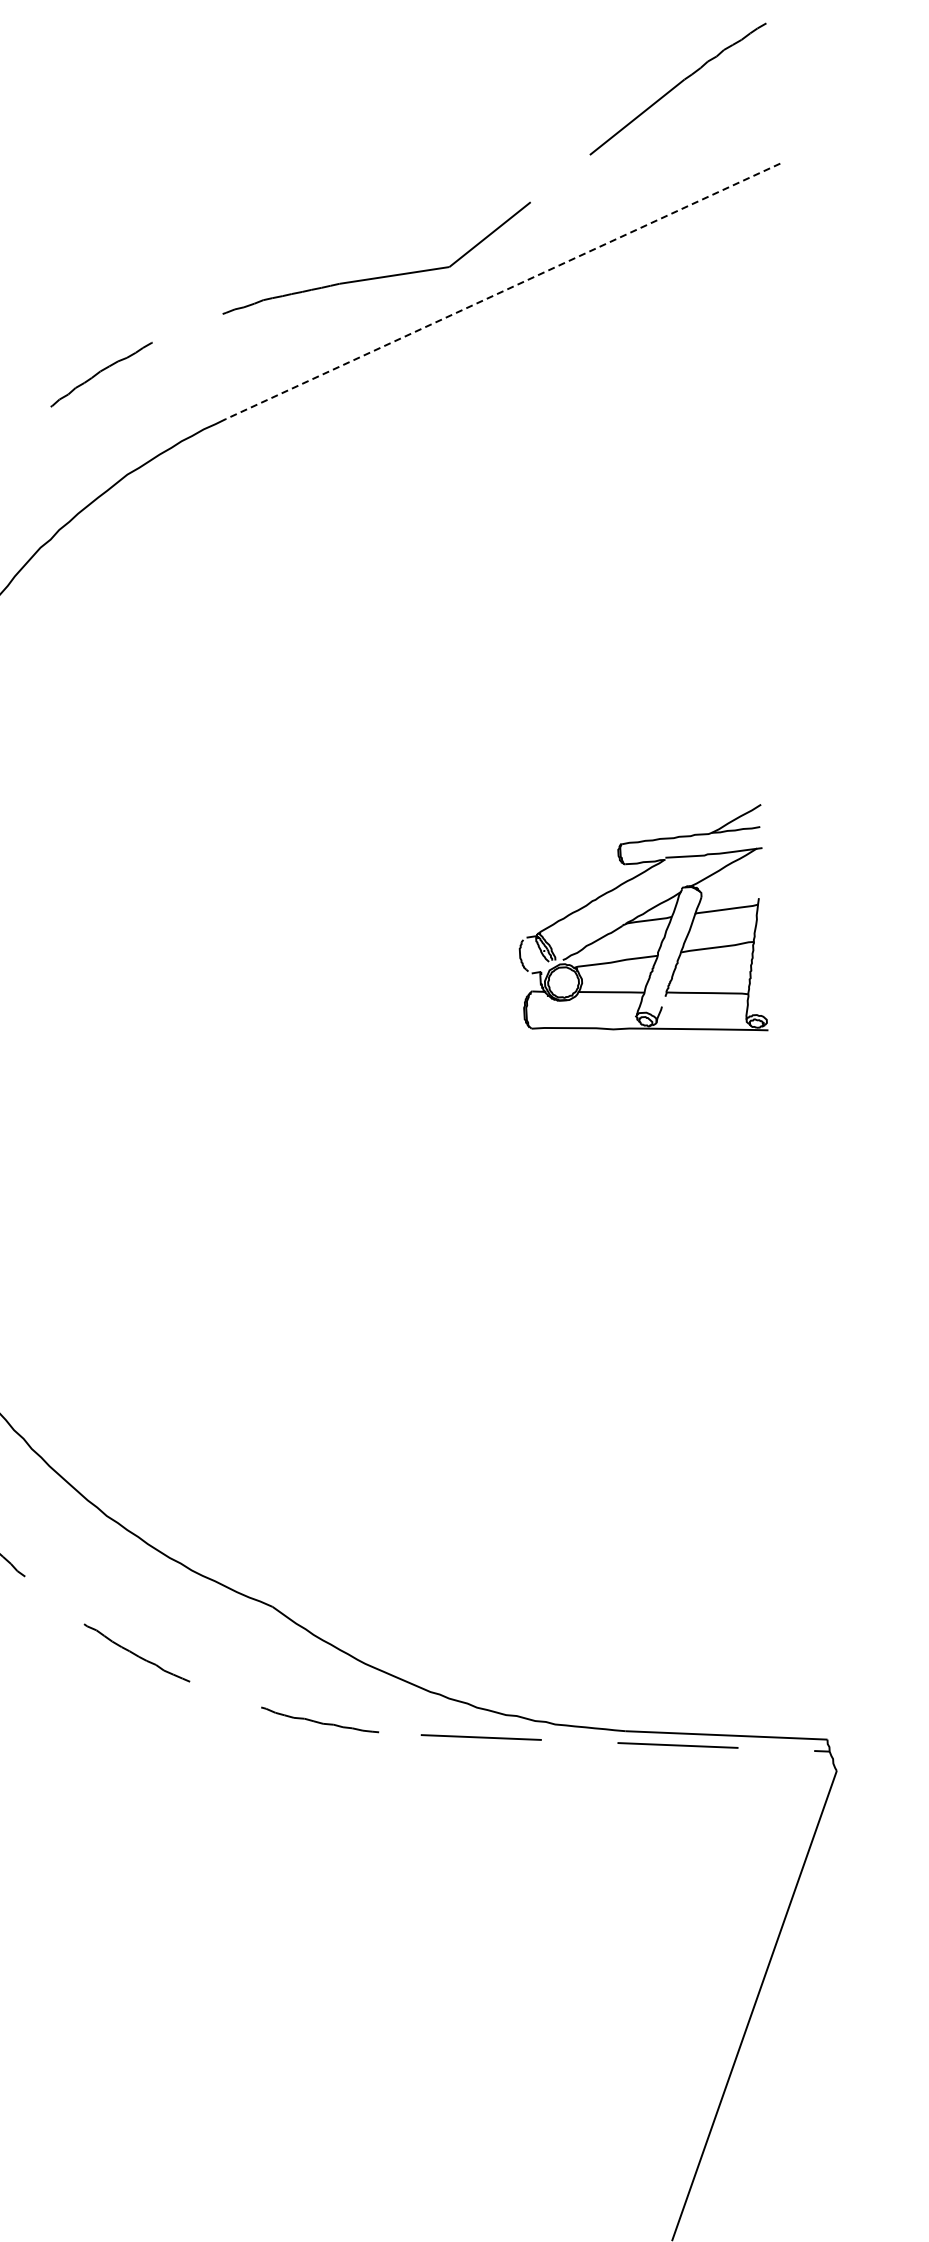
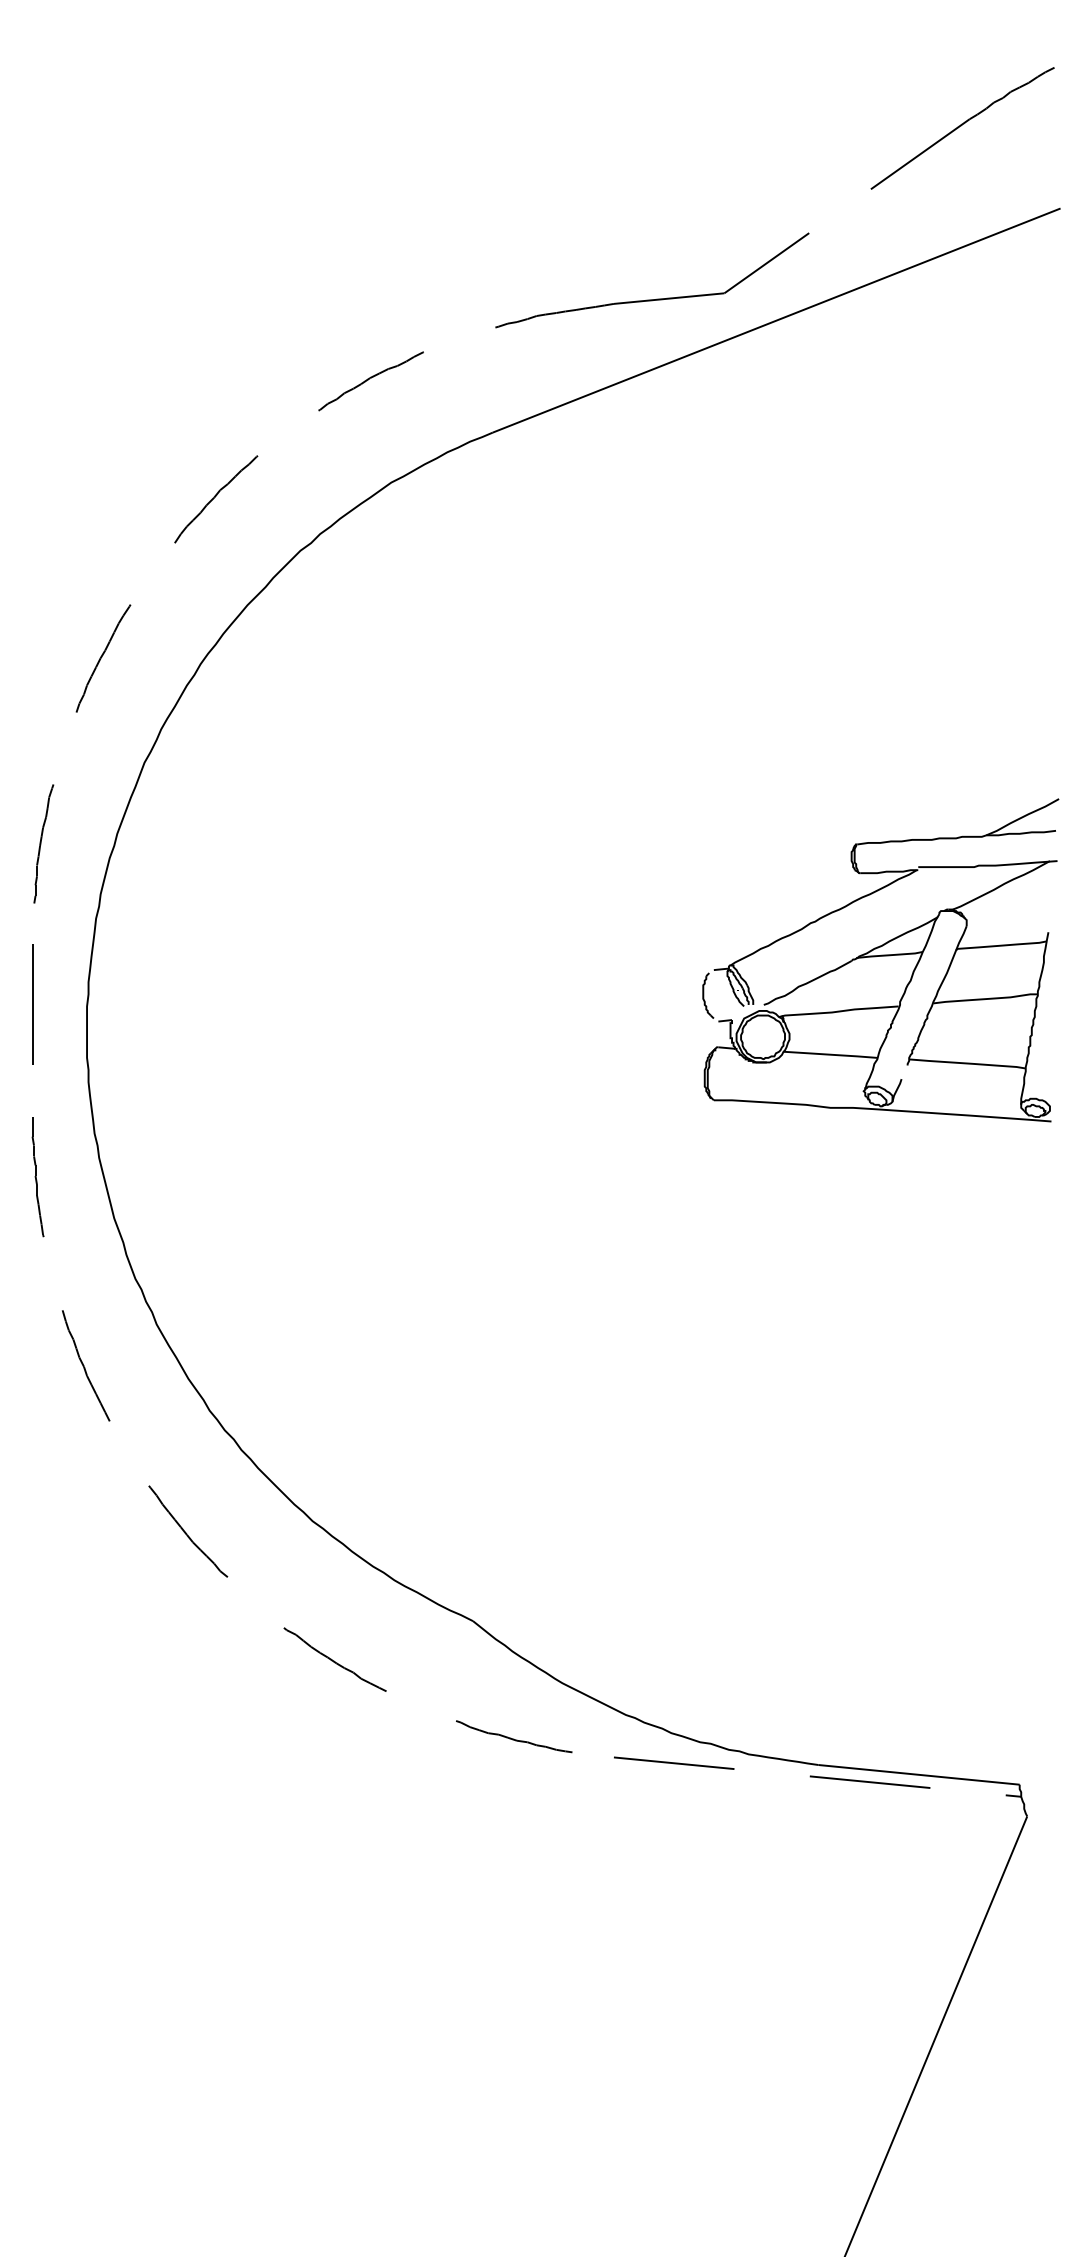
line: (502, 291) -> (776, 320), dashed -> solid
part: (642, 924) -> (880, 960), size x1.43

